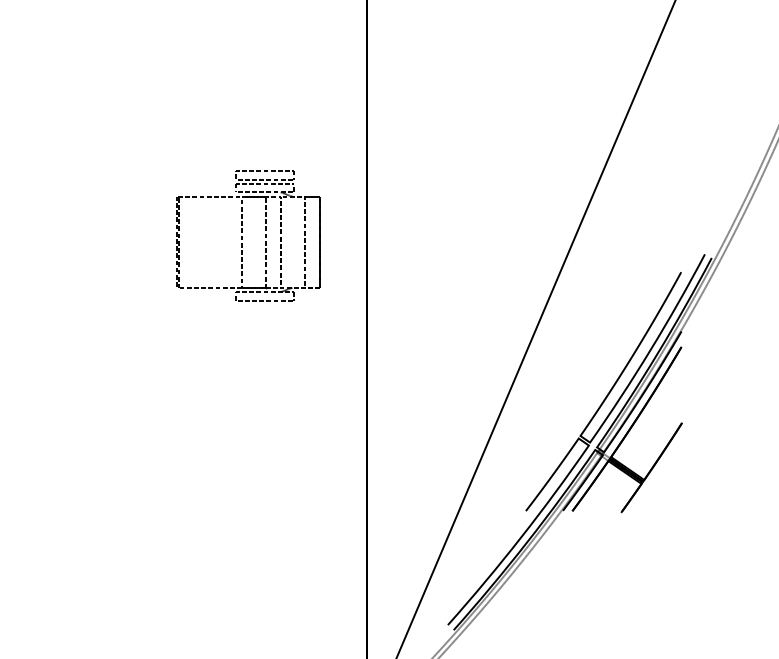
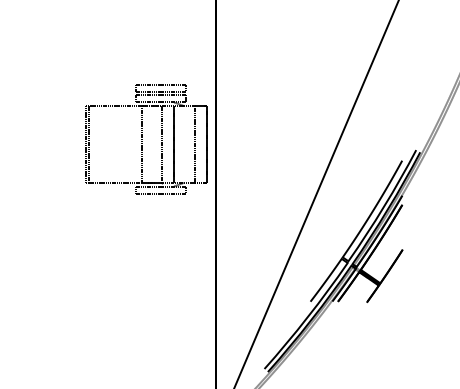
part: (248, 236) -> (146, 139), size x1.43

